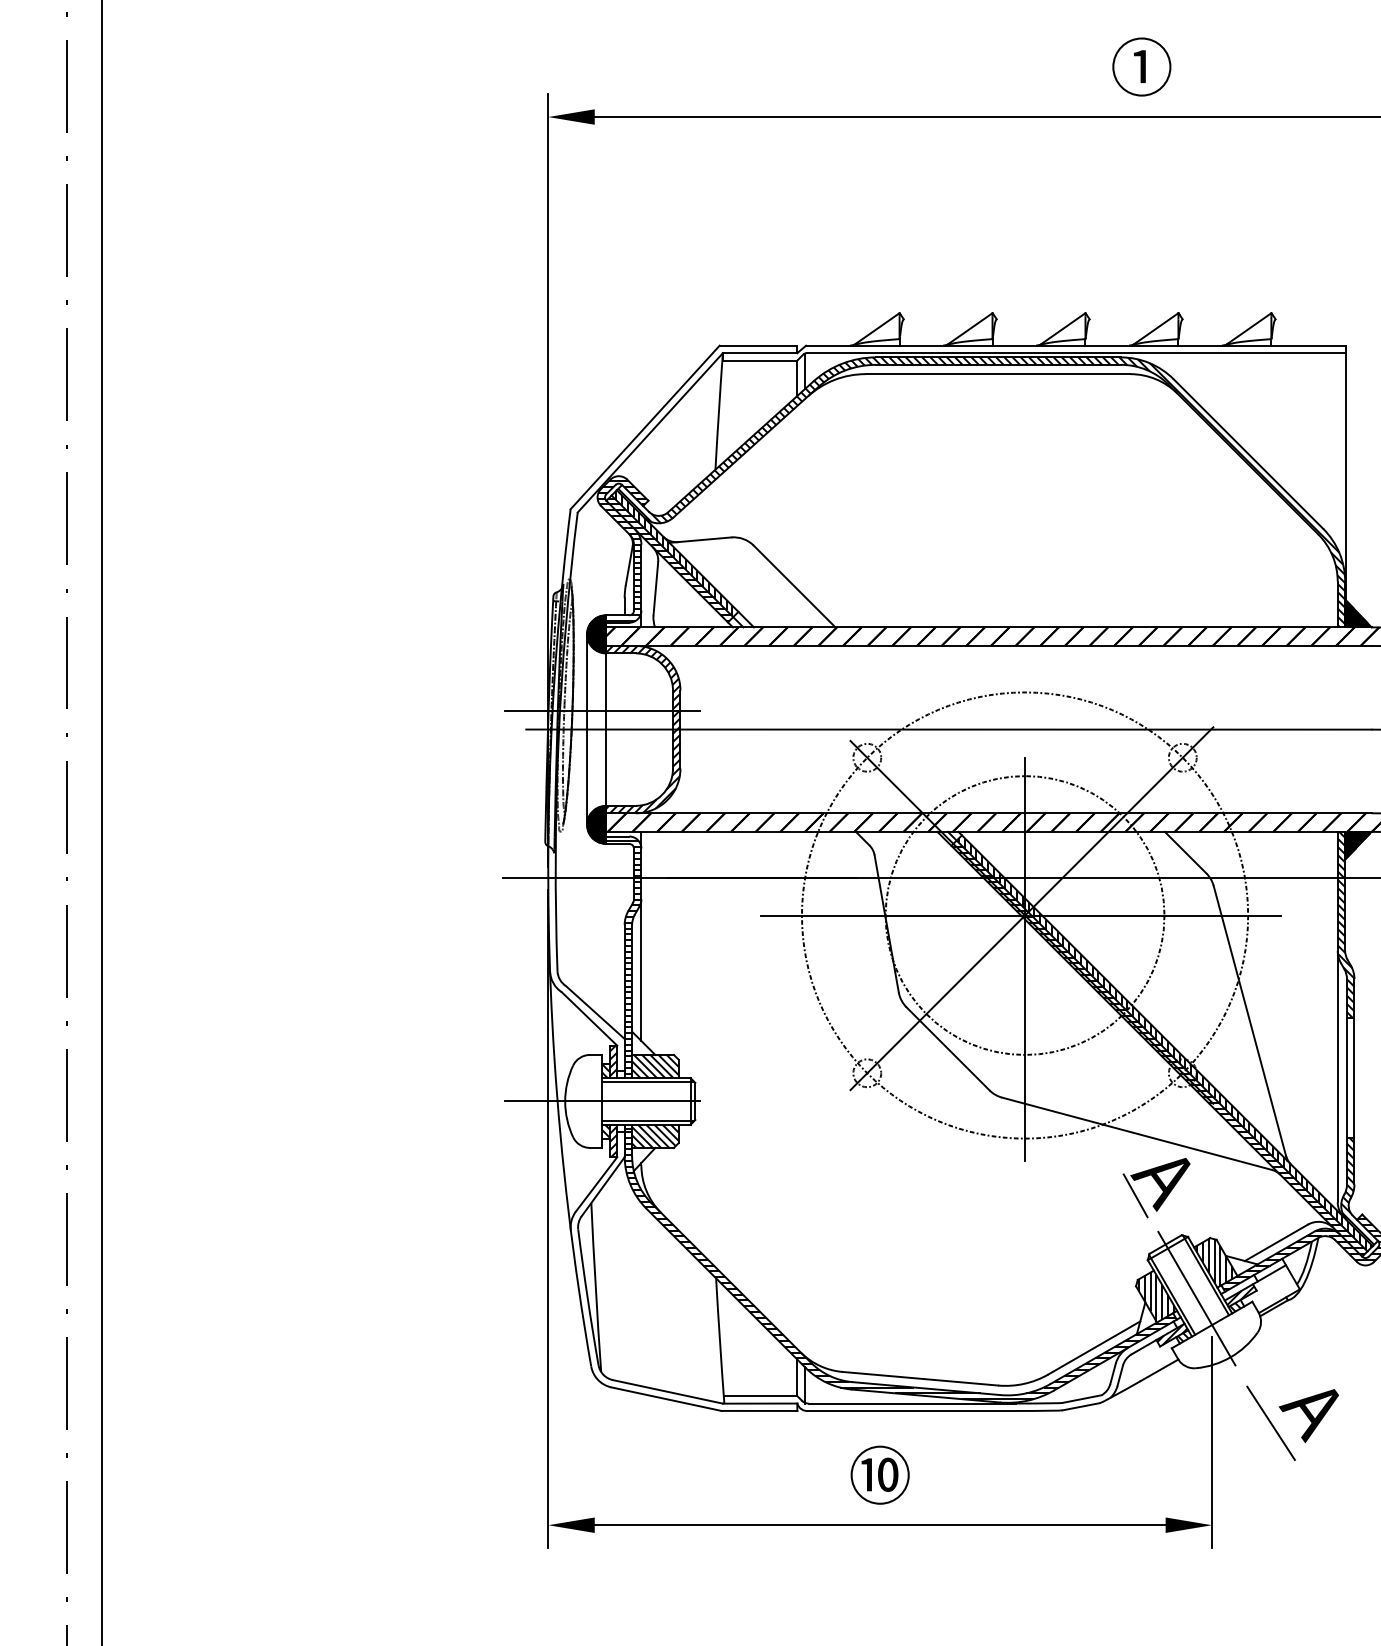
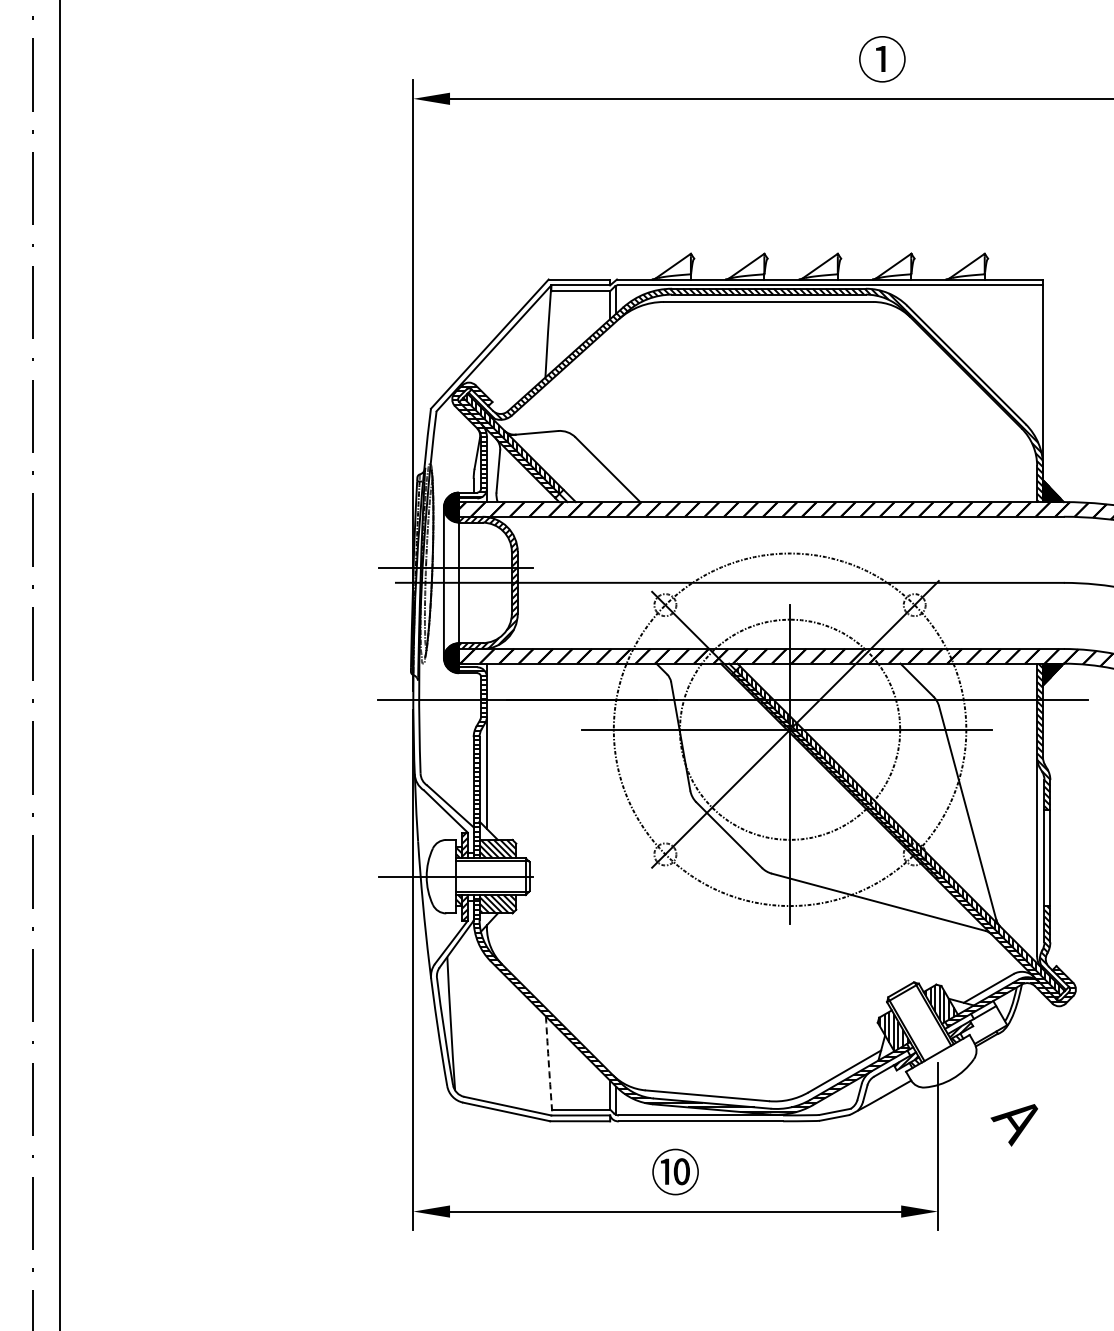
part: (1155, 1188) -> (893, 945), removed
line: (1196, 1298) -> (925, 1032), removed
arc: (719, 1341) -> (548, 1066), solid -> dashed
line: (1271, 1423) -> (984, 1131), removed

